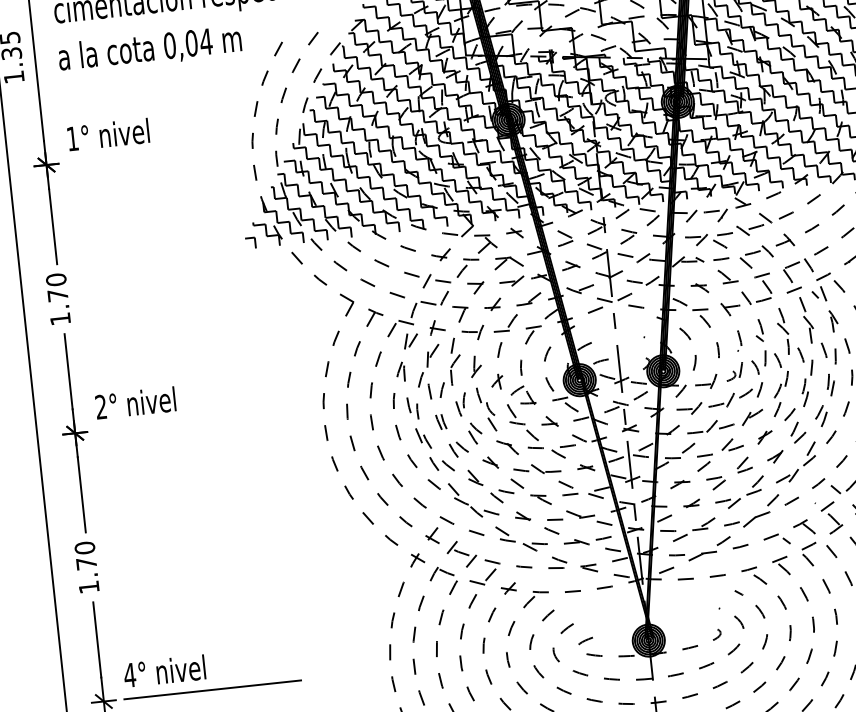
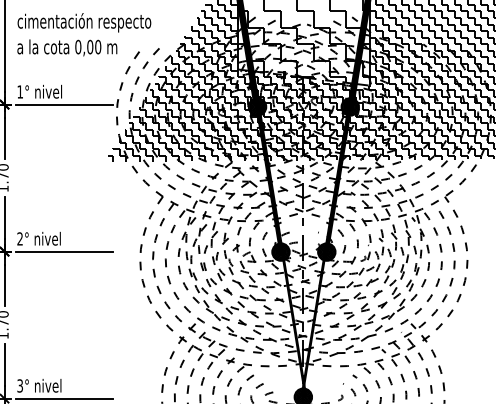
text: (204, 40) -> (97, 46), 0,04 -> 0,00
line: (154, 153) -> (63, 104), added
line: (182, 421) -> (63, 251), added
text: (130, 674) -> (20, 385), 4° -> 3°

